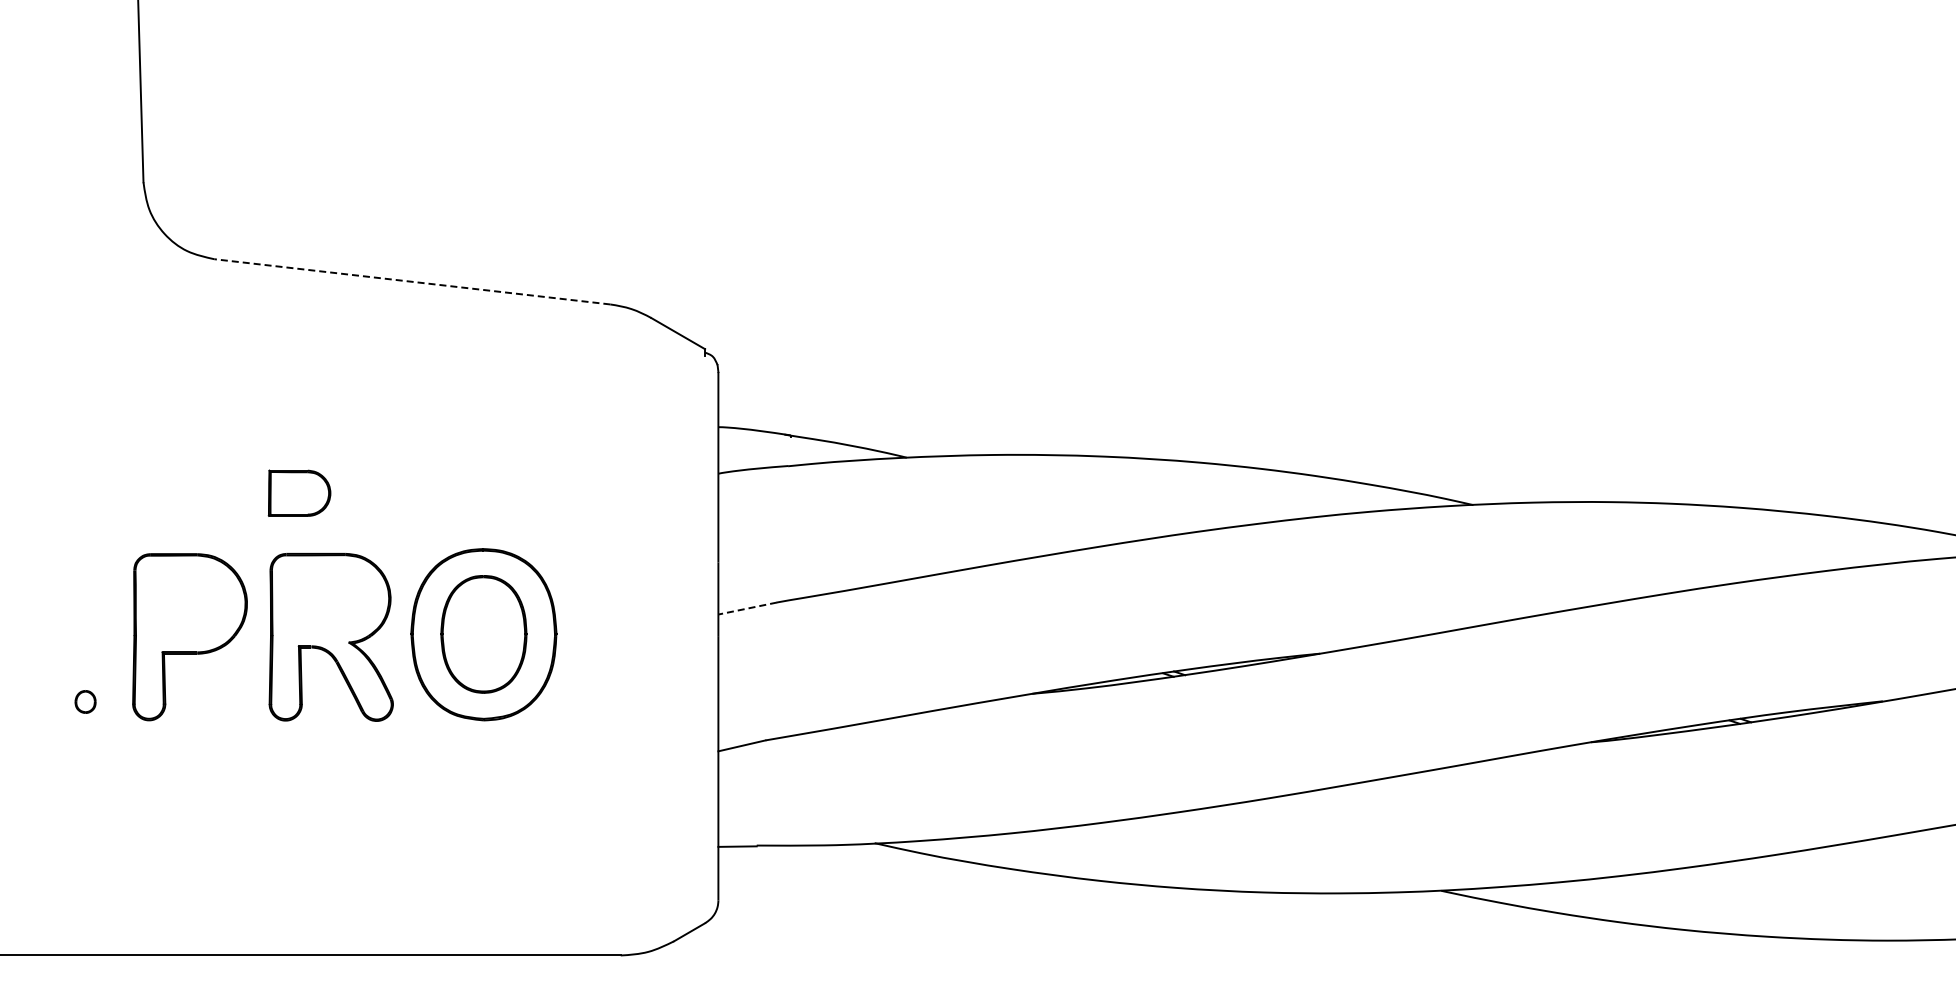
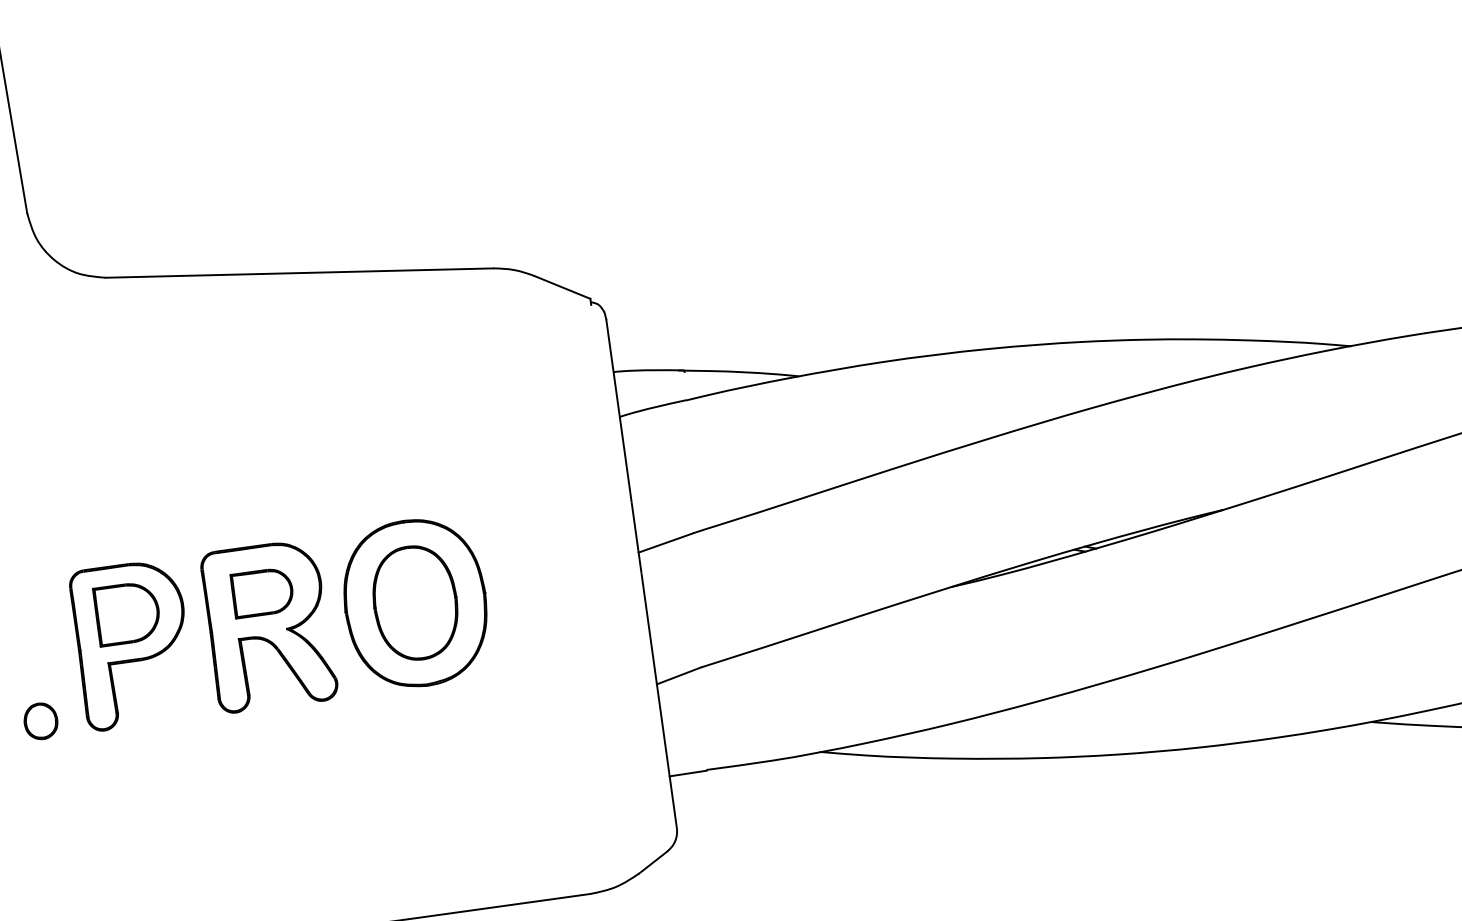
line: (411, 281) -> (298, 272), dashed -> solid
part: (299, 492) -> (262, 592), moved
part: (189, 604) -> (127, 613), added
line: (747, 608) -> (665, 542), dashed -> solid
part: (85, 701) -> (40, 720), size x1.67

